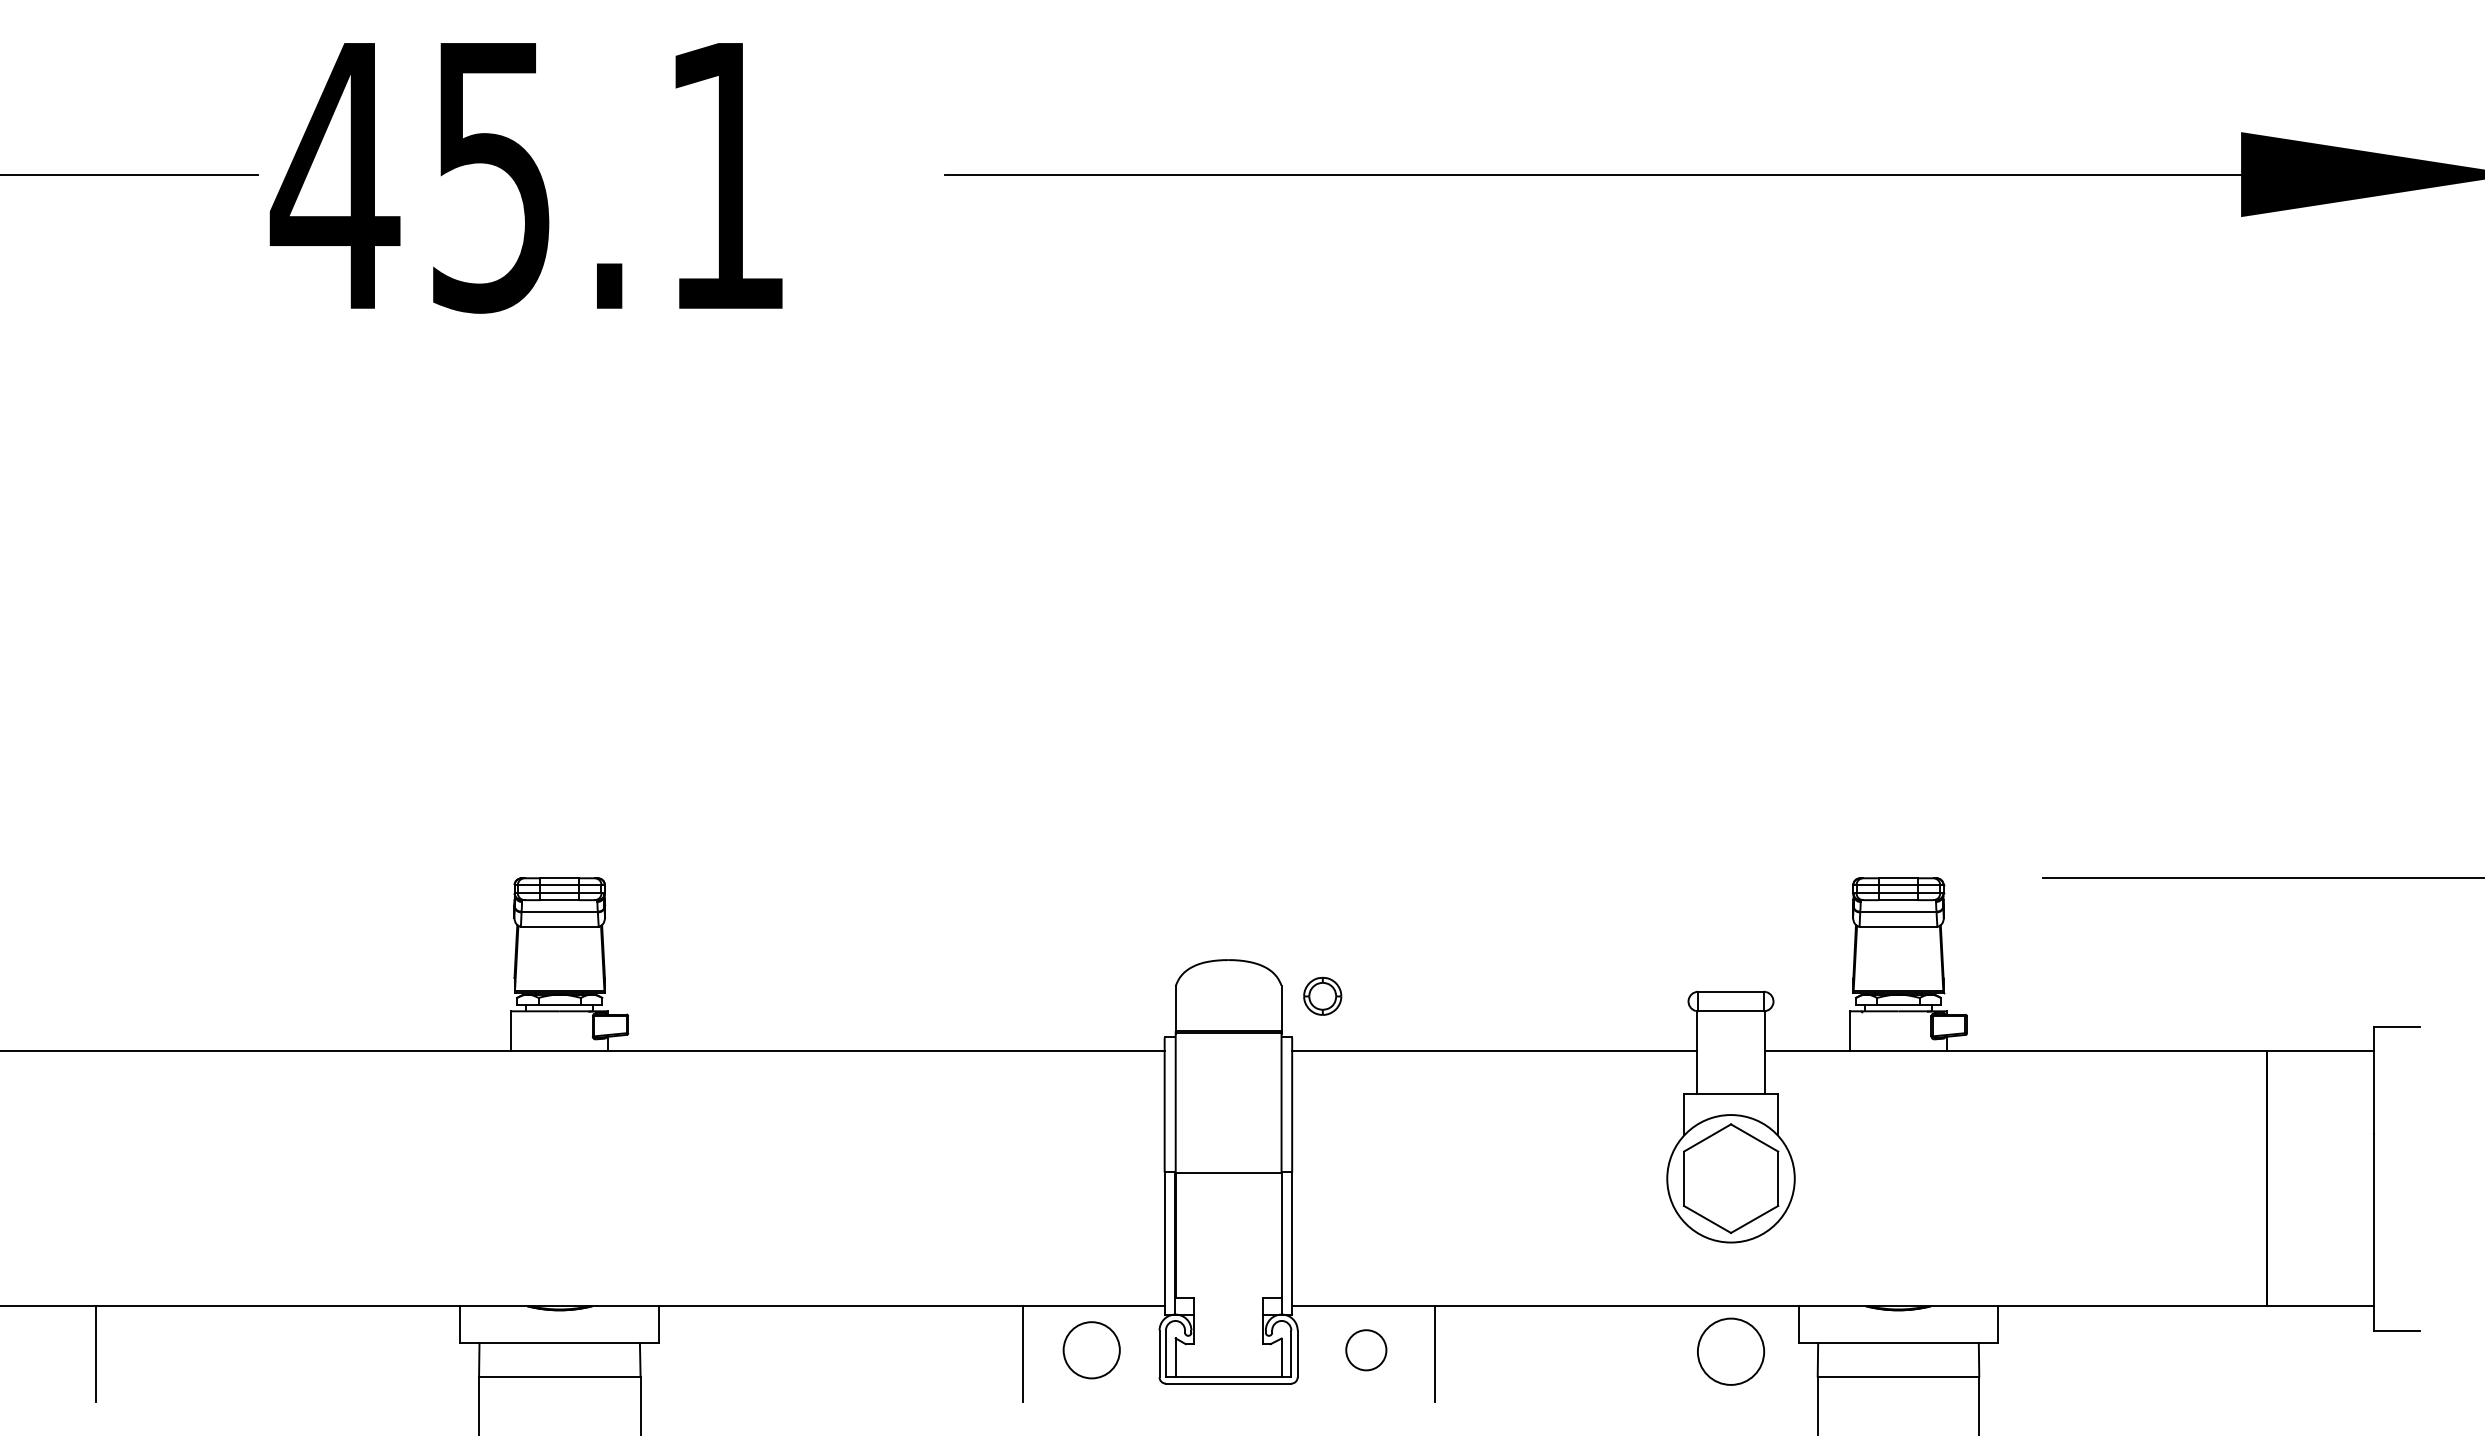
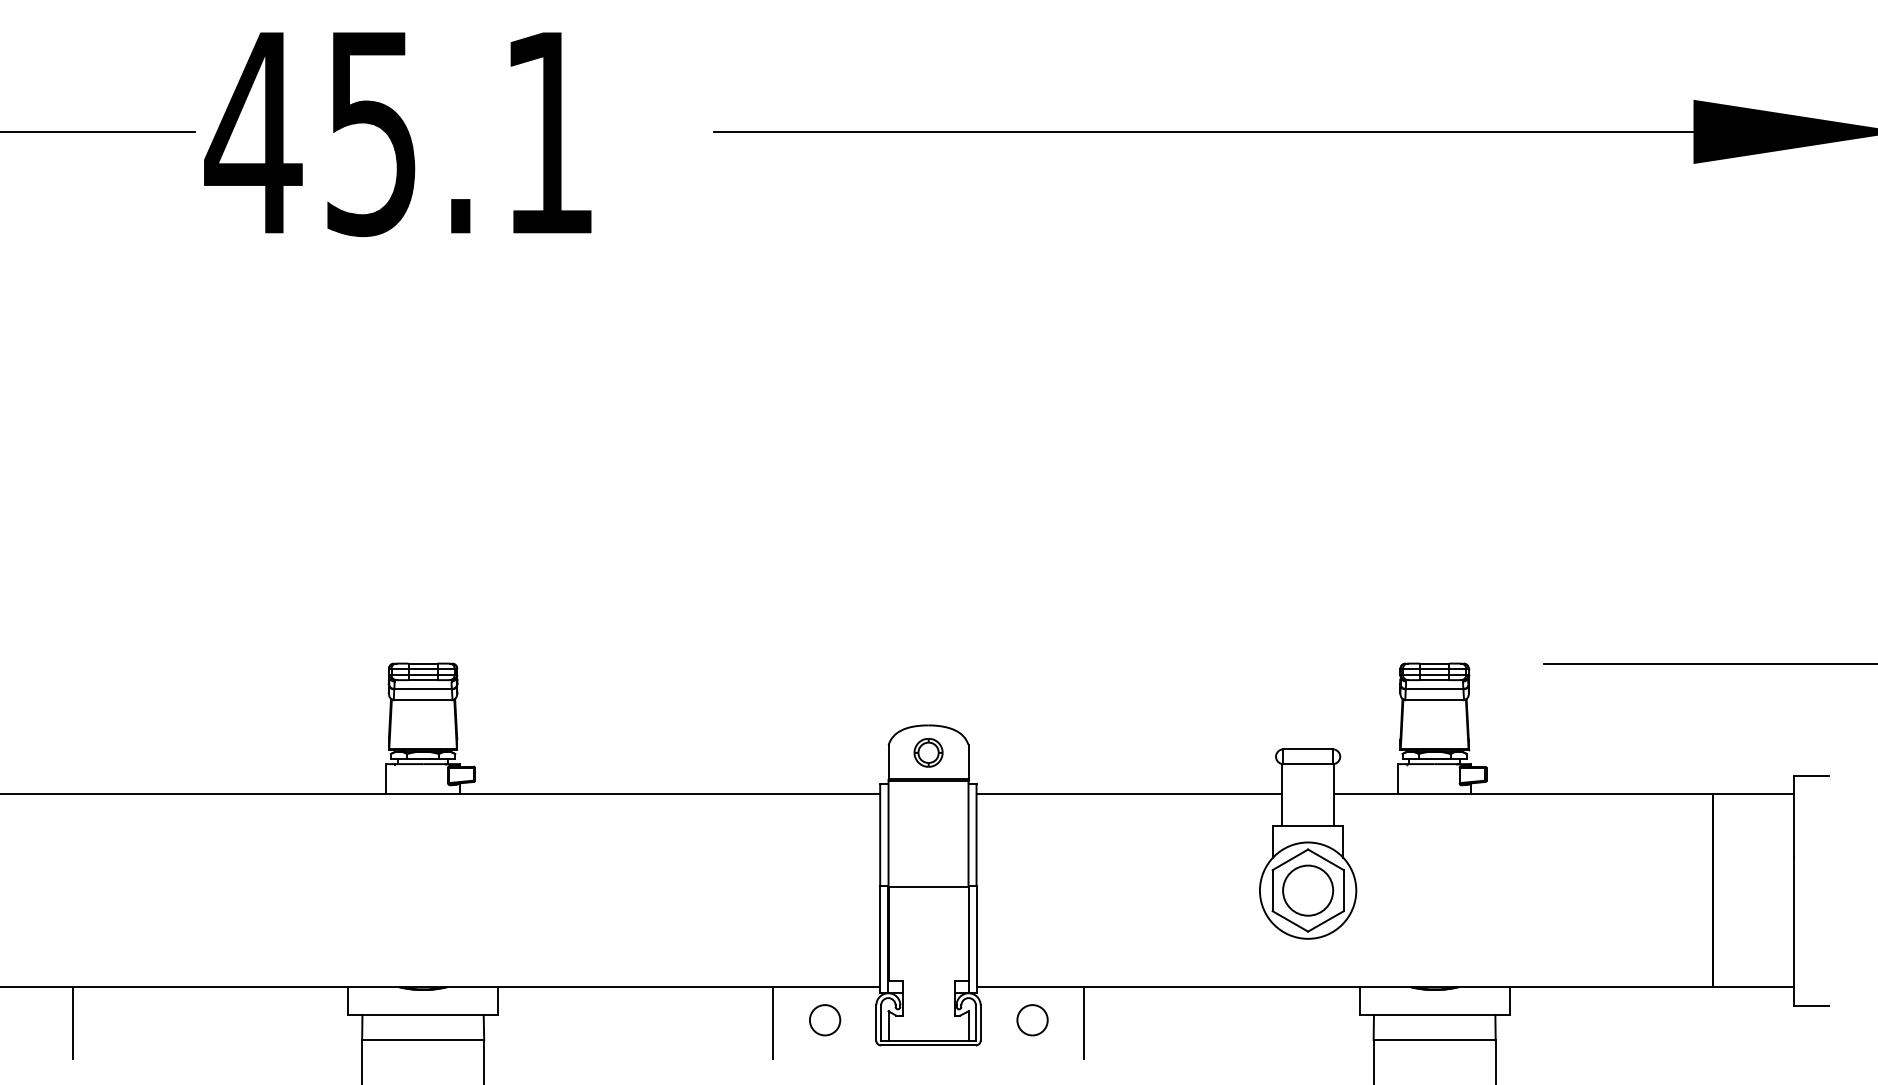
part: (1322, 995) -> (928, 752), moved
circle: (1091, 1350) -> (824, 1020), size x0.71
circle: (1731, 1351) -> (1308, 890), moved

